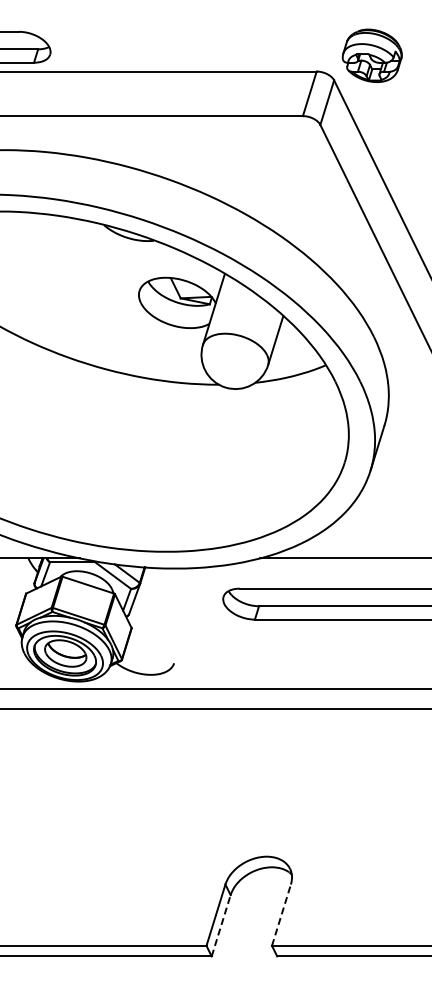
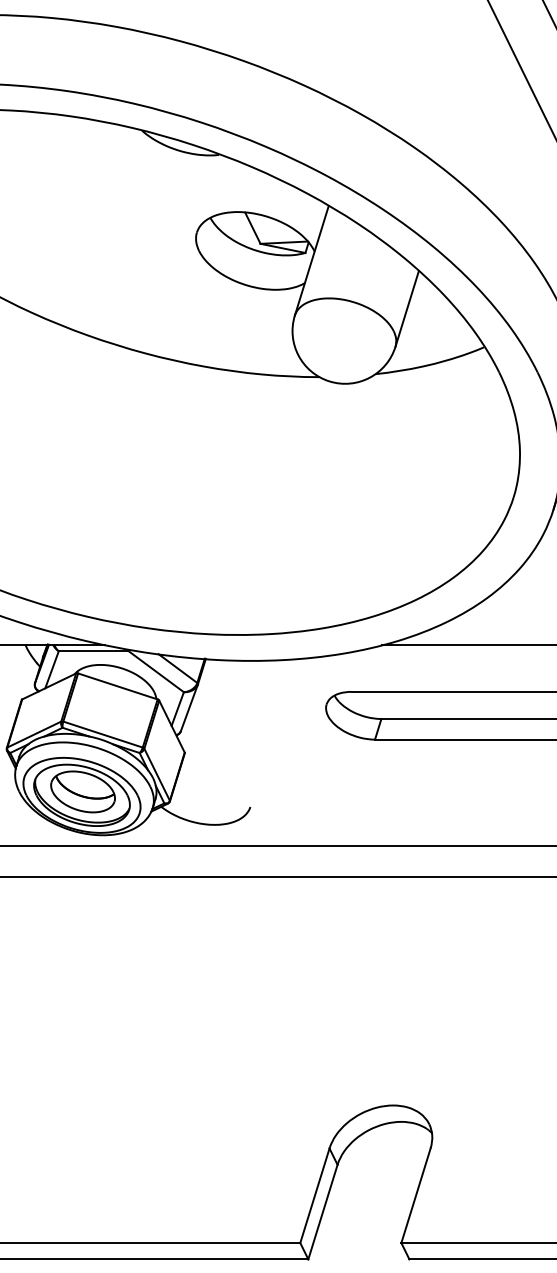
line: (281, 914) -> (416, 1194), dashed -> solid
line: (221, 925) -> (323, 1211), dashed -> solid

